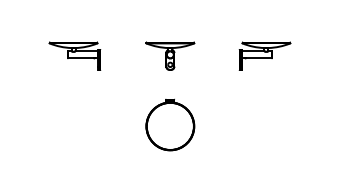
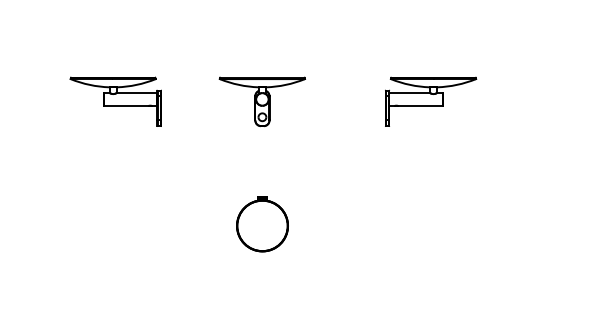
part: (74, 55) -> (114, 100), moved
part: (170, 124) -> (262, 223), size x0.6

